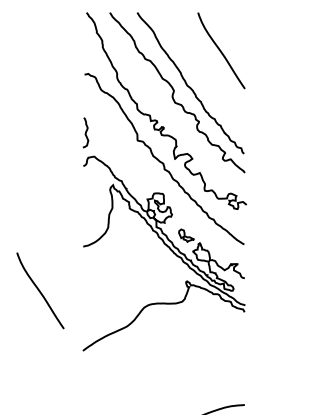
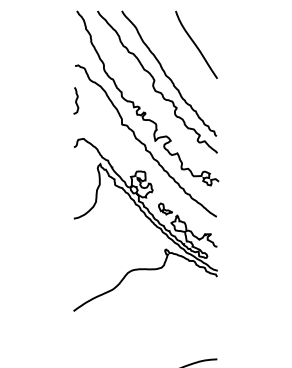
curve: (85, 132) -> (75, 100), moved
curve: (40, 290) -> (35, 257), removed

